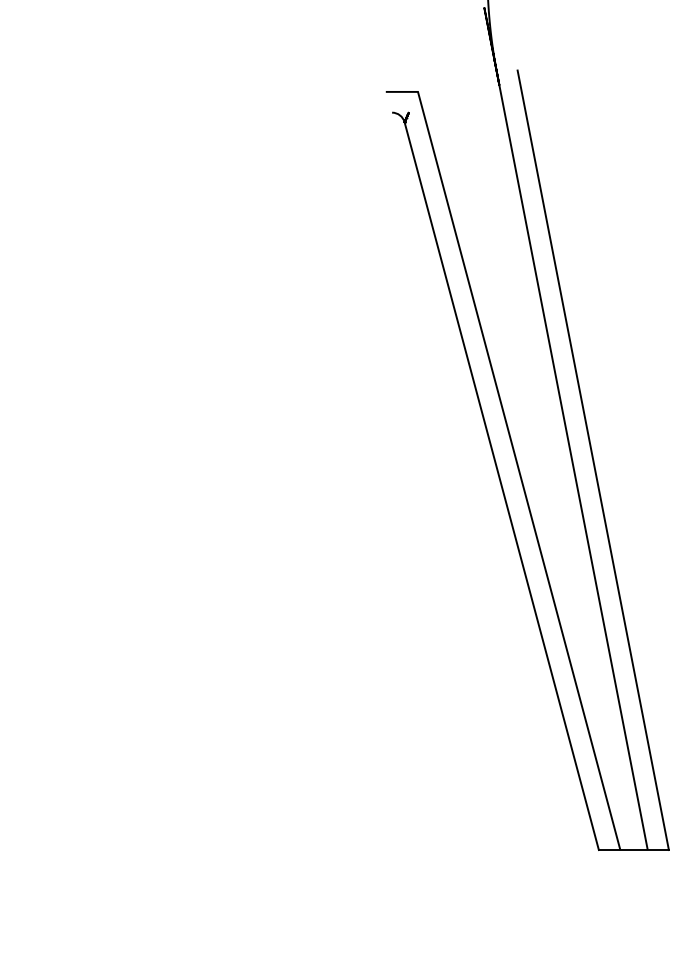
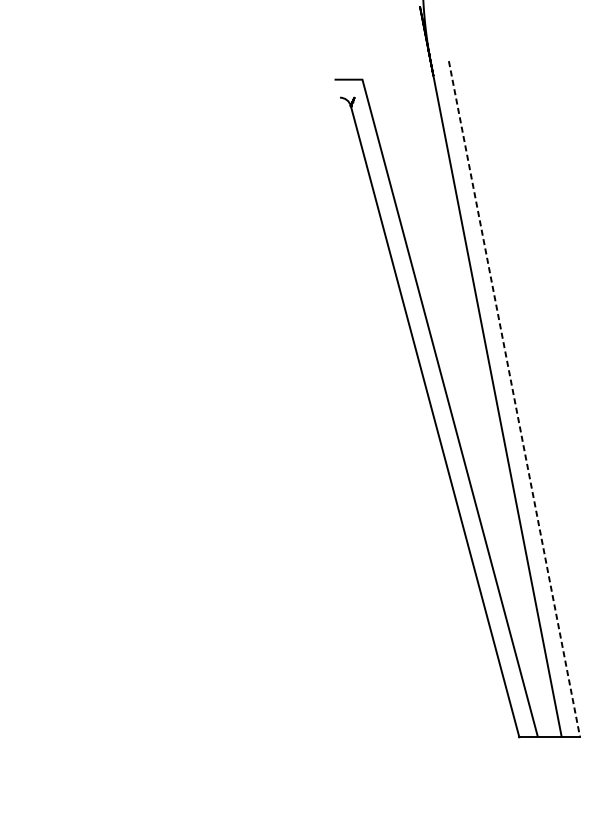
line: (593, 460) -> (514, 399), solid -> dashed

